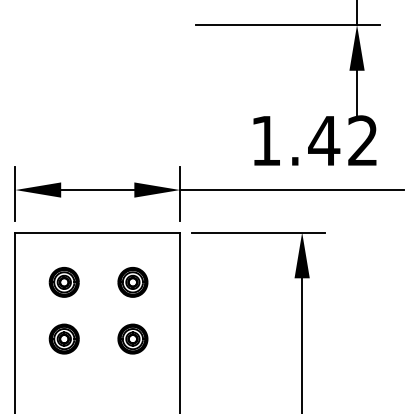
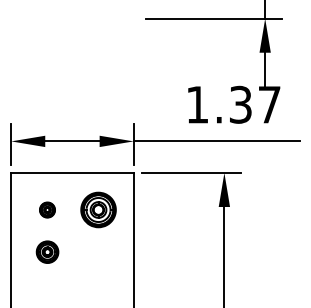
text: (342, 140) -> (254, 104), 1.42 -> 1.37
part: (63, 282) -> (46, 210), size x0.7
part: (132, 282) -> (98, 210), size x1.6
part: (132, 338) -> (98, 251), removed

